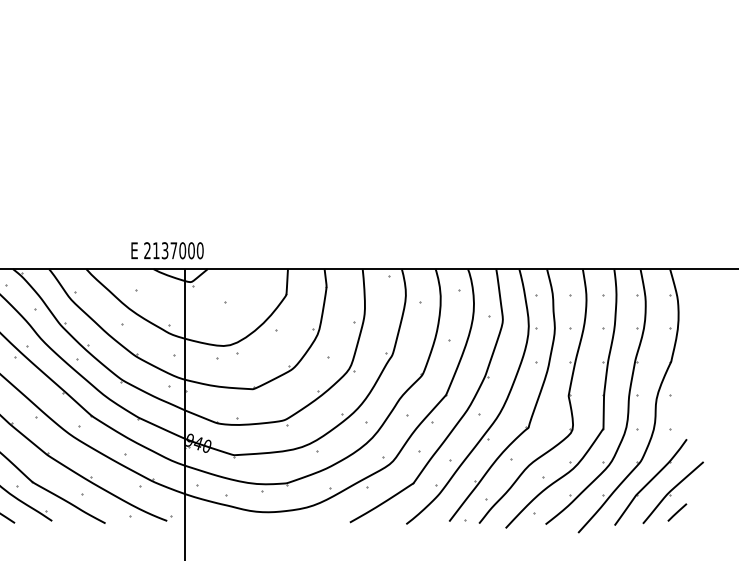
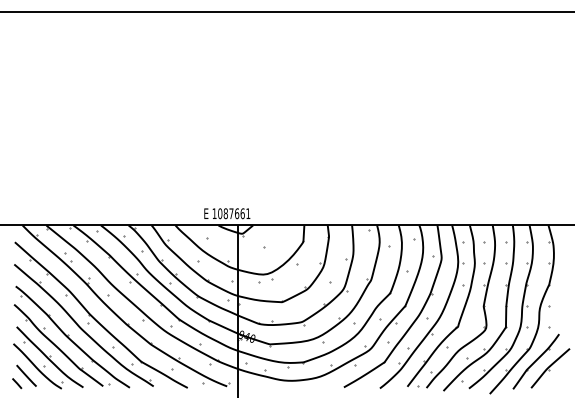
text: (173, 250) -> (231, 213), 2137000 -> 1087661
line: (676, 511) -> (552, 380), removed

